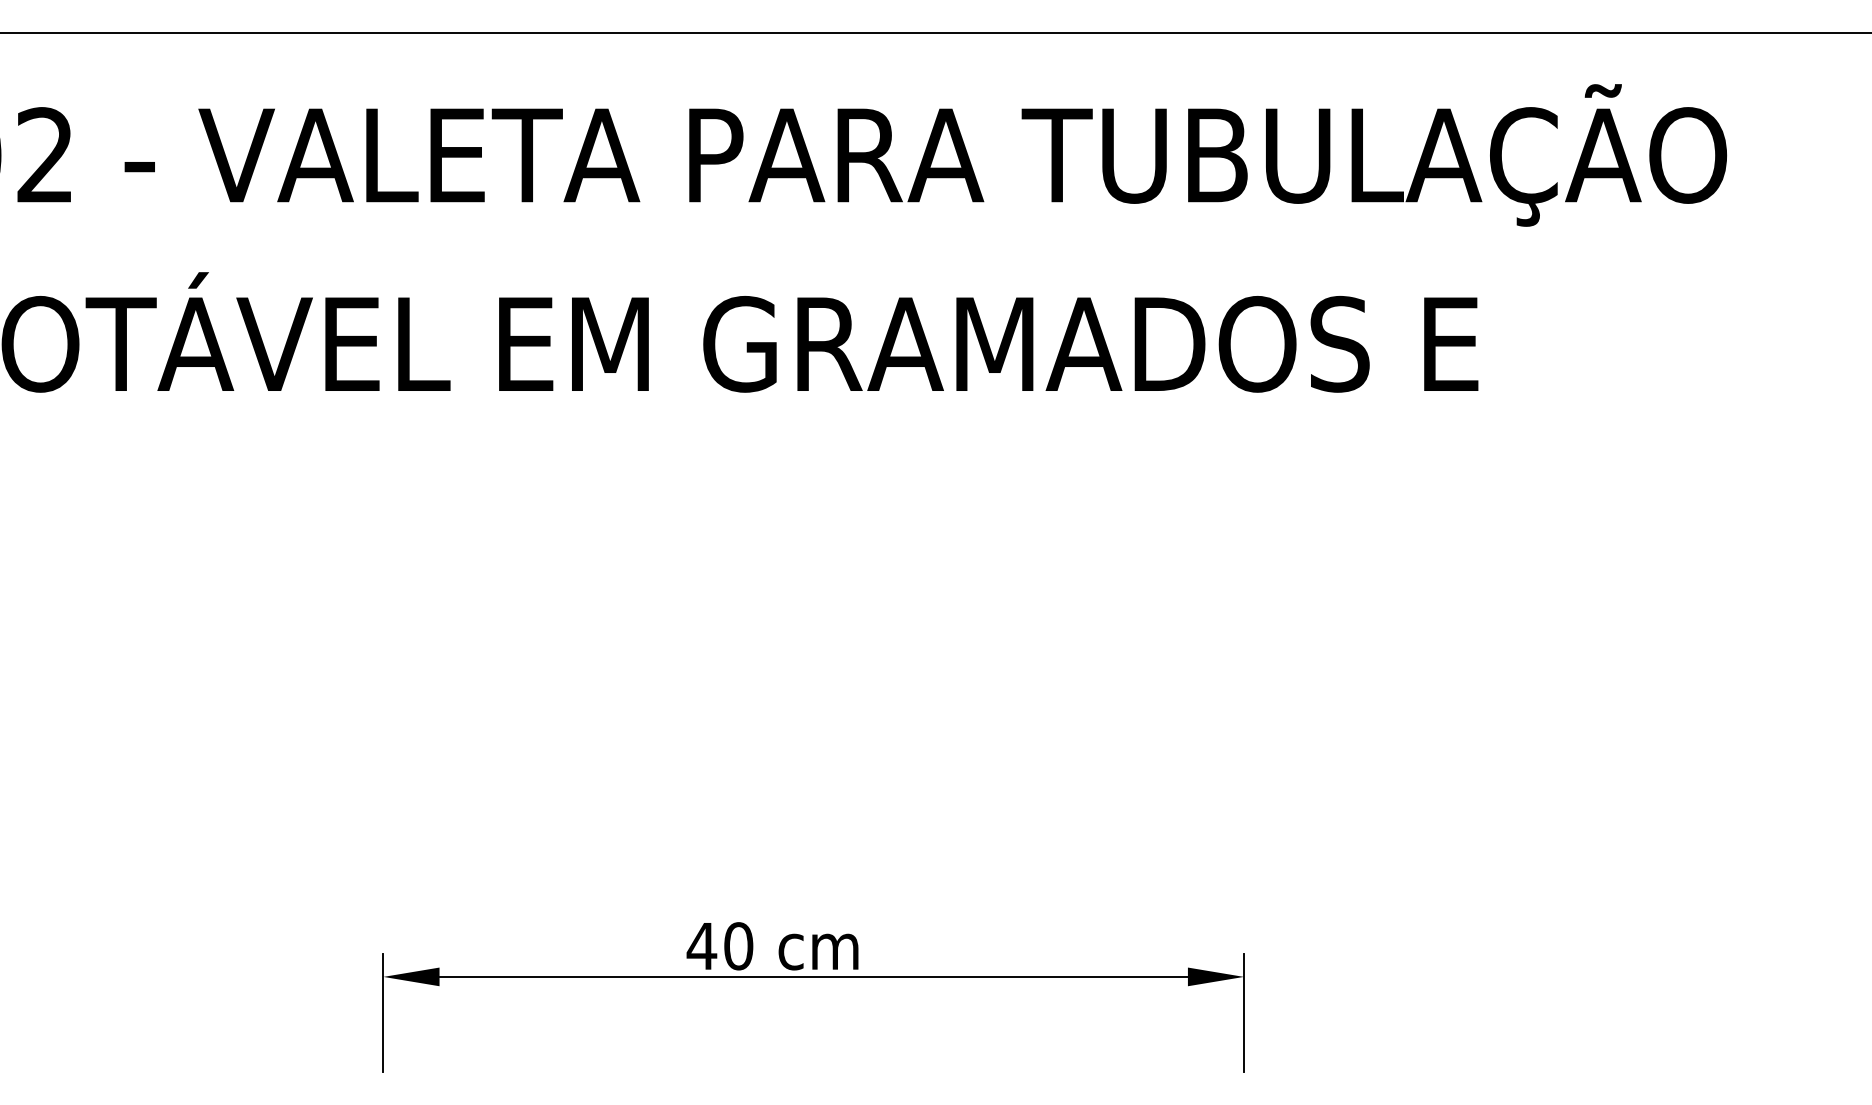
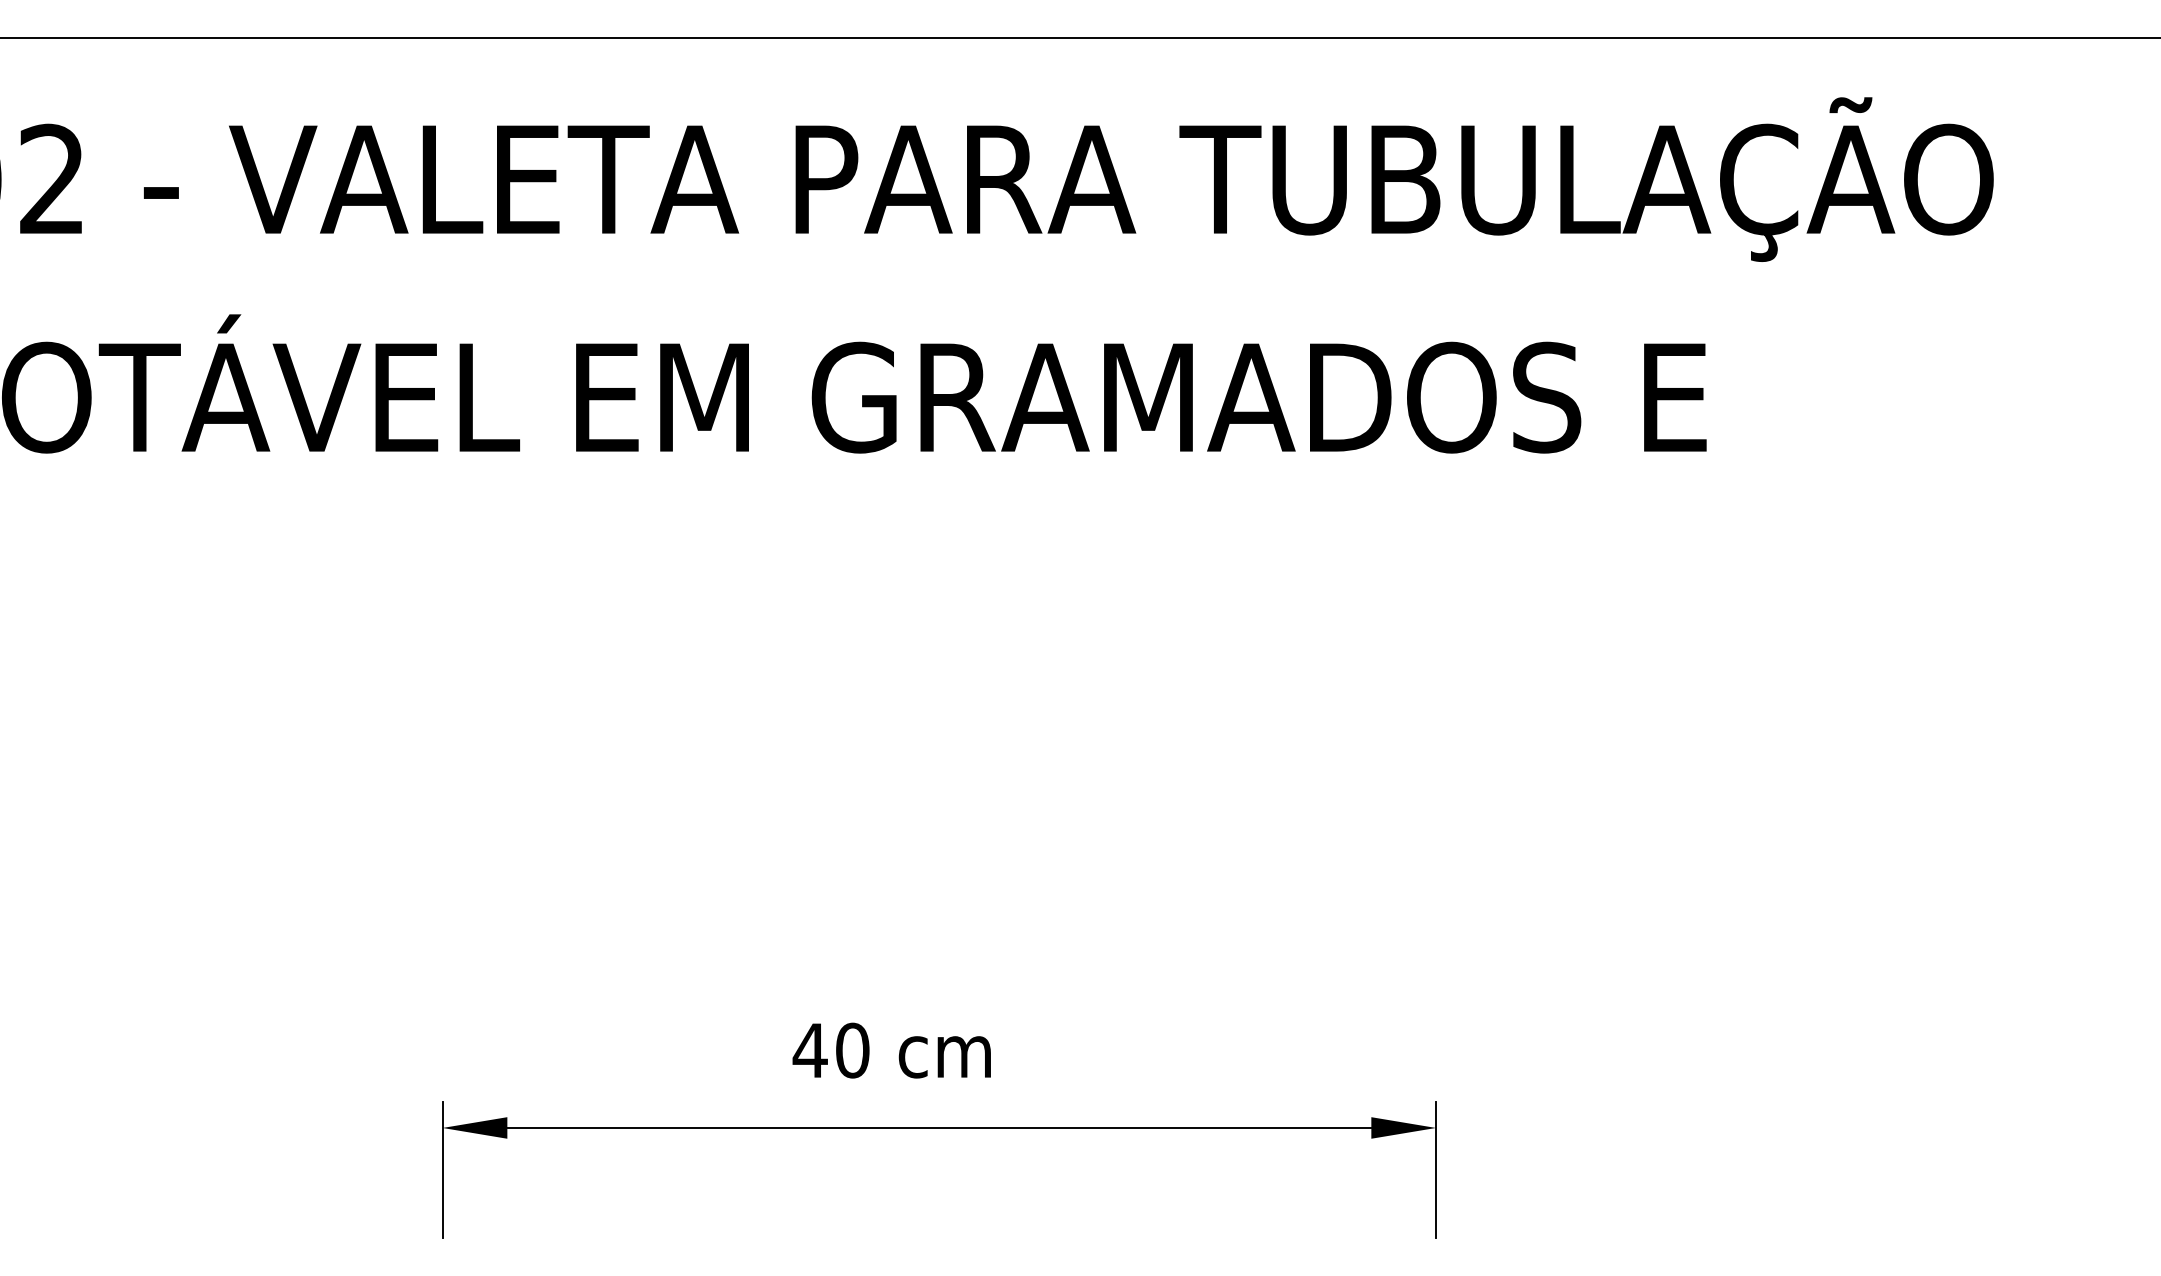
text: (772, 946) -> (891, 1050), moved

